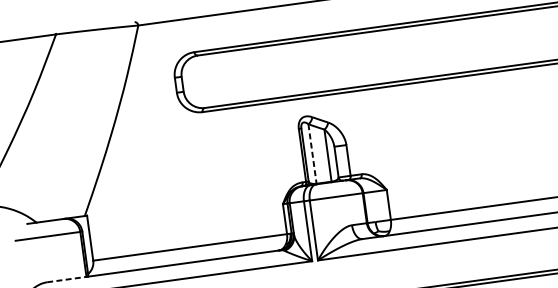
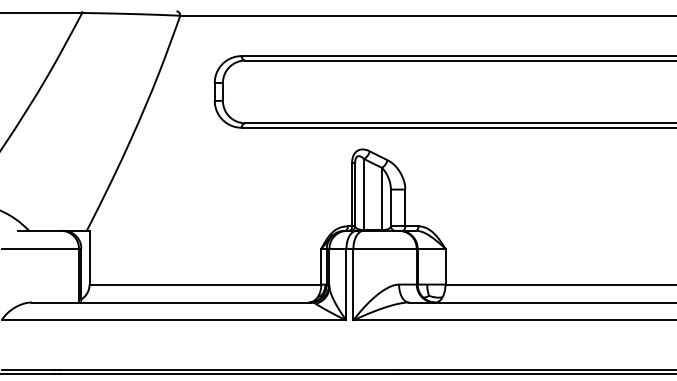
line: (312, 153) -> (364, 194), dashed -> solid
line: (67, 279) -> (56, 302), dashed -> solid

